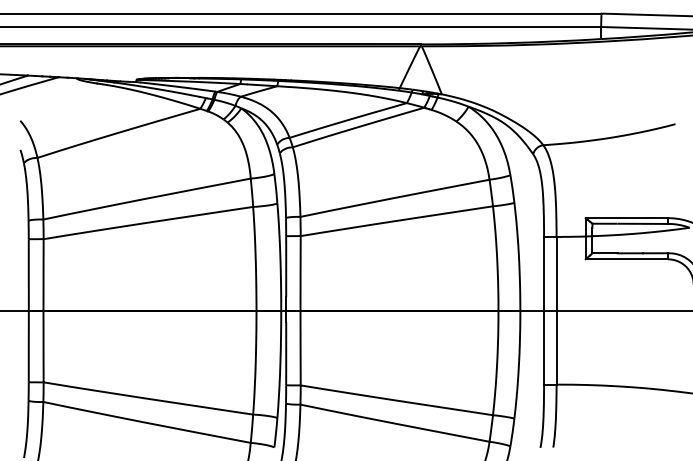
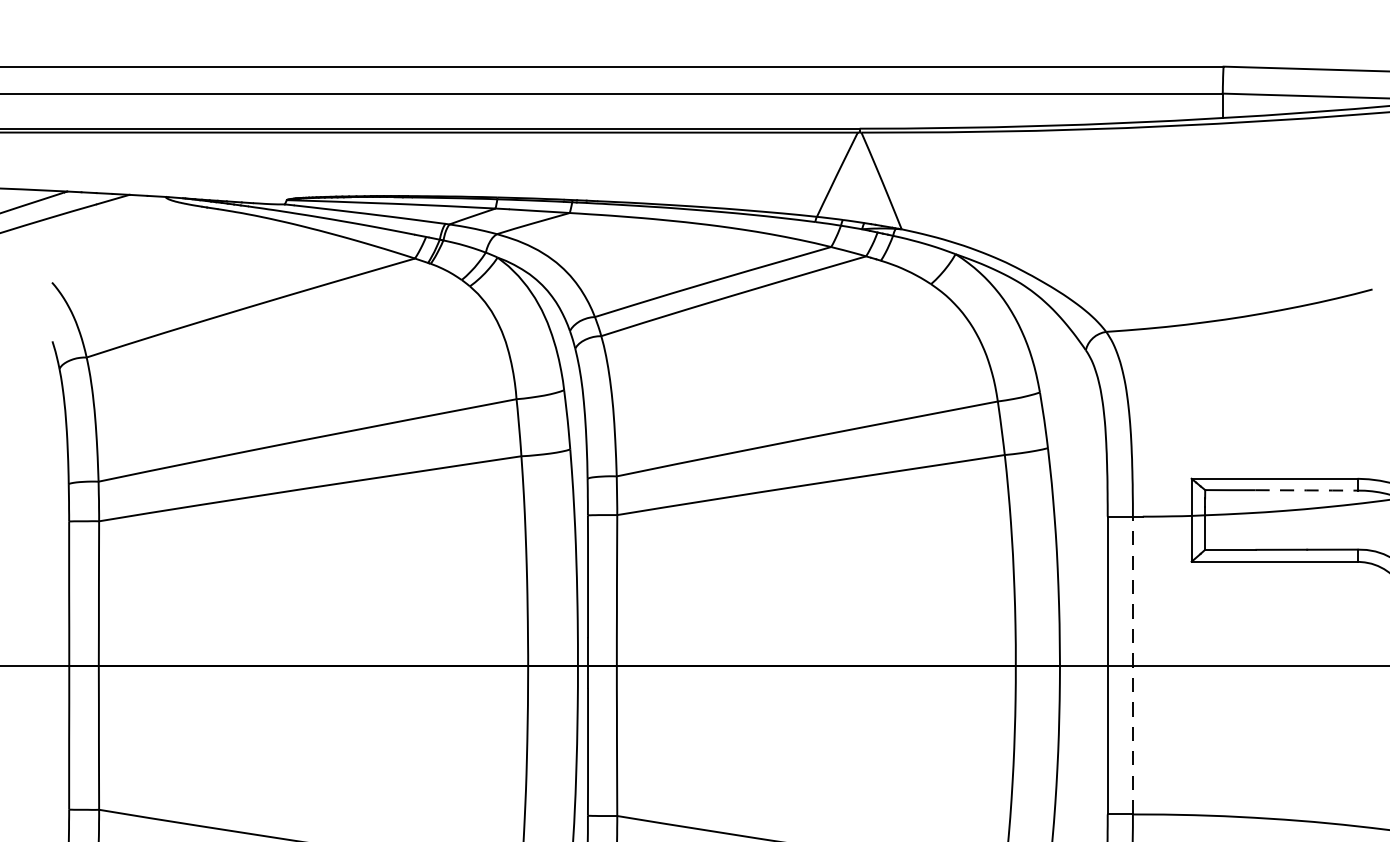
line: (642, 223) -> (1306, 489), solid -> dashed
line: (556, 310) -> (1132, 665), solid -> dashed

